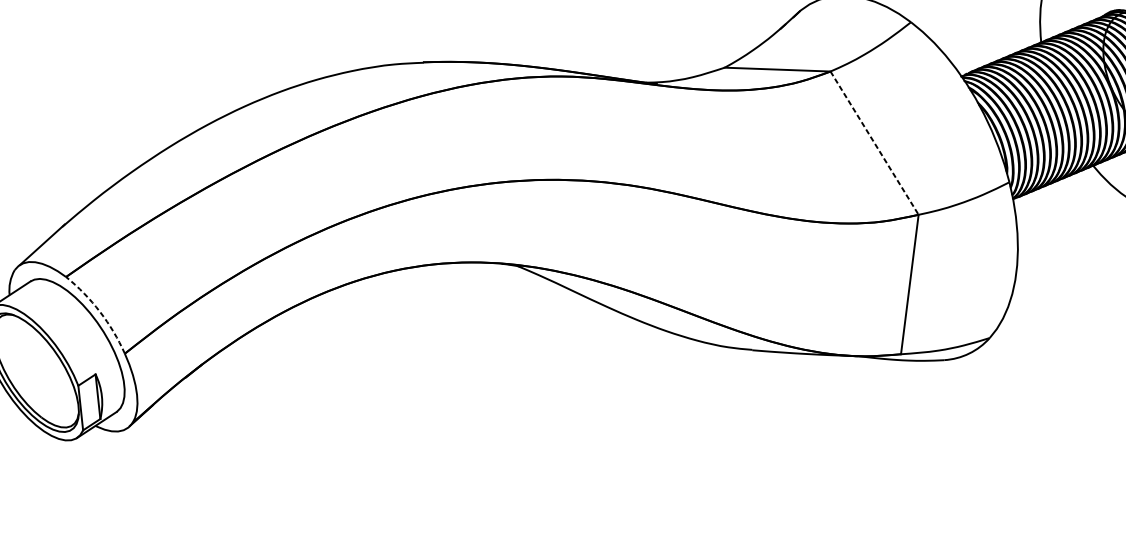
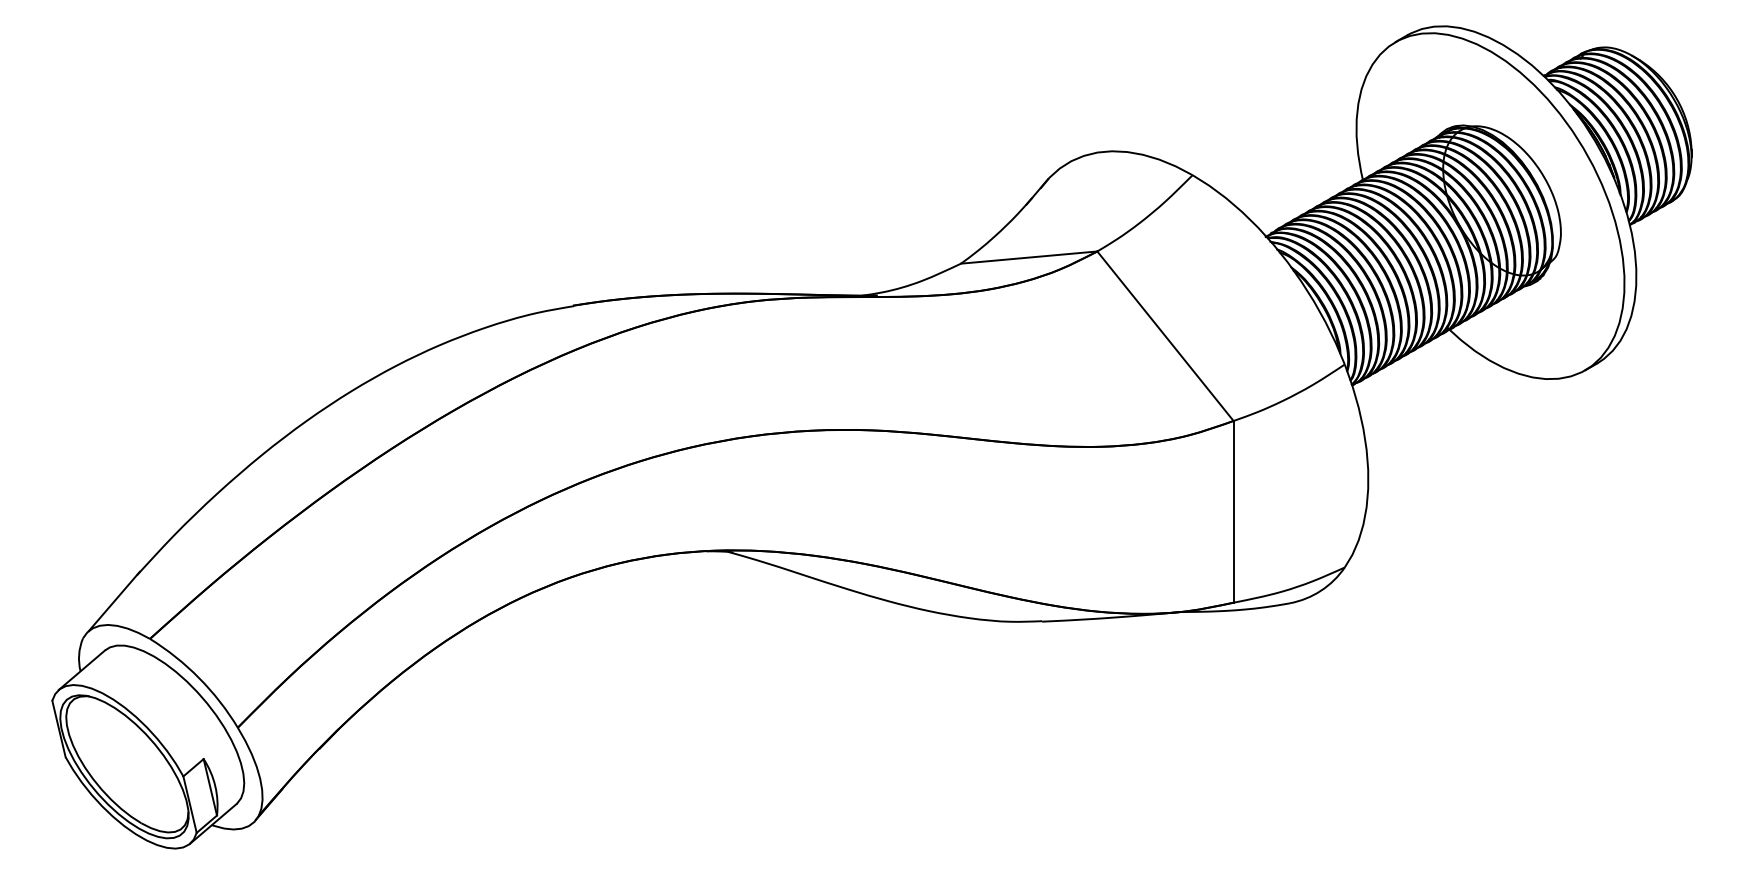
line: (874, 143) -> (1165, 336), dashed -> solid
arc: (100, 312) -> (199, 678), dashed -> solid

